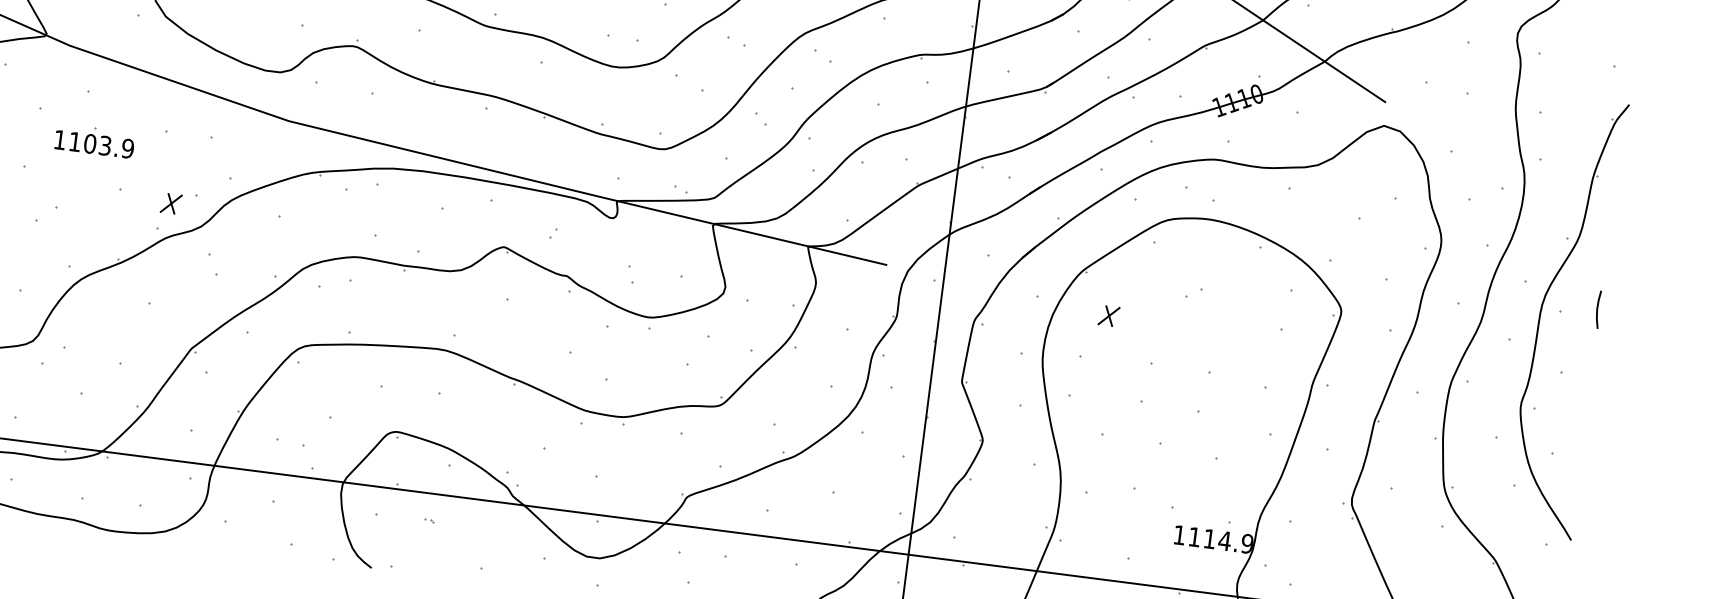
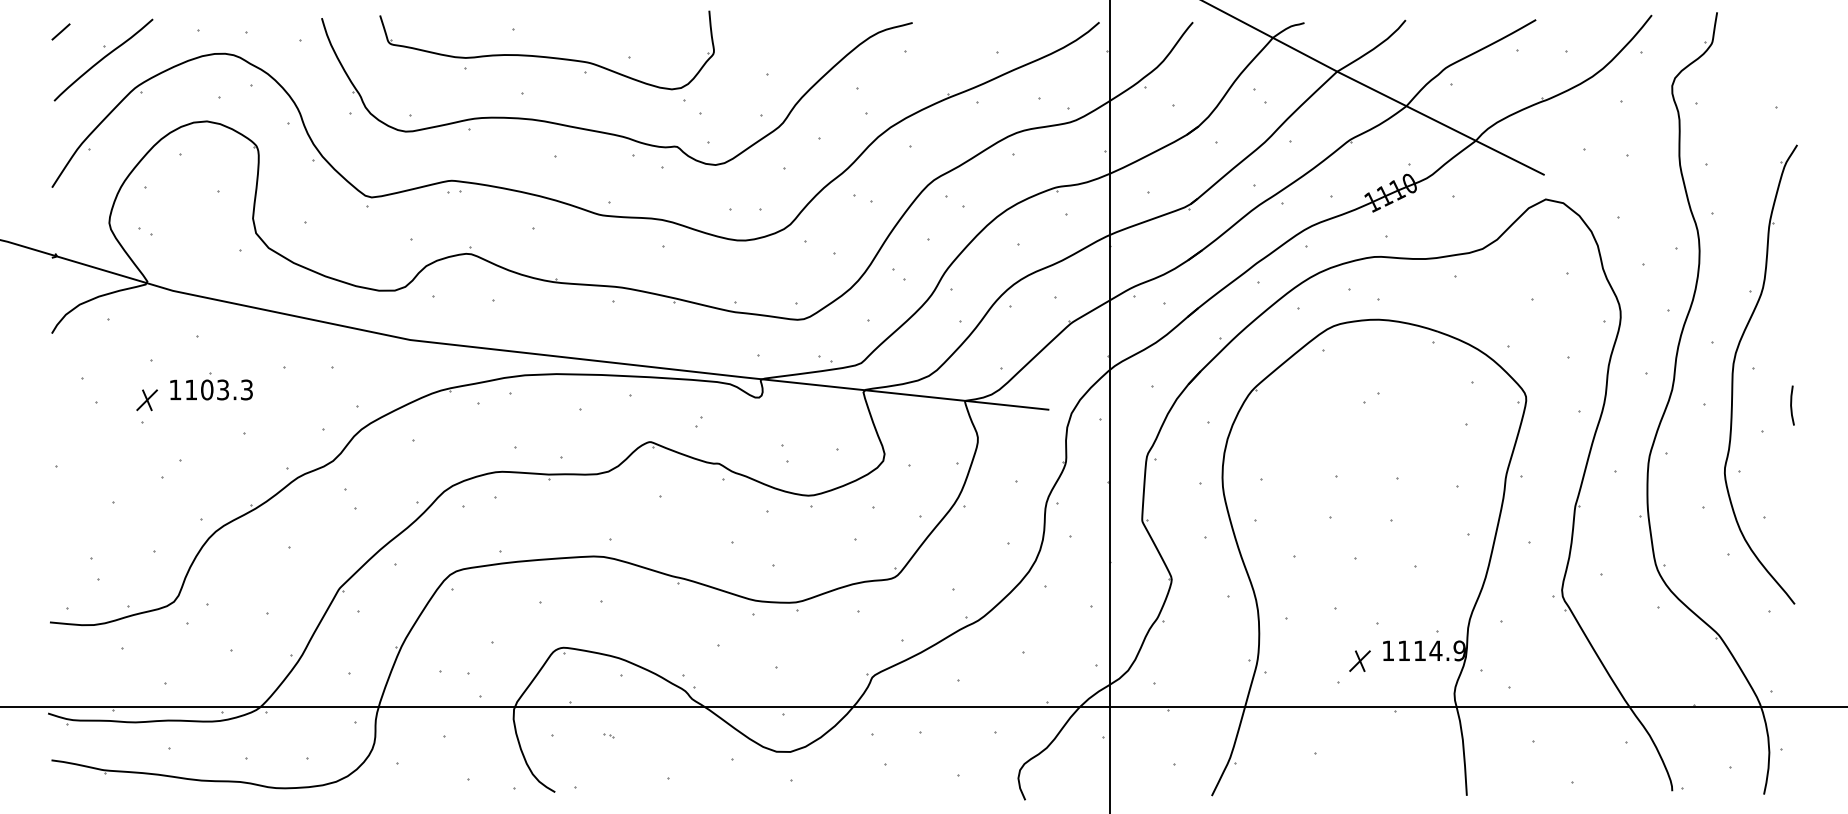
text: (127, 148) -> (246, 389), 1103.9 -> 1103.3
part: (170, 203) -> (146, 400), moved
line: (1597, 309) -> (1791, 405), moved
part: (1108, 315) -> (1359, 660), moved

